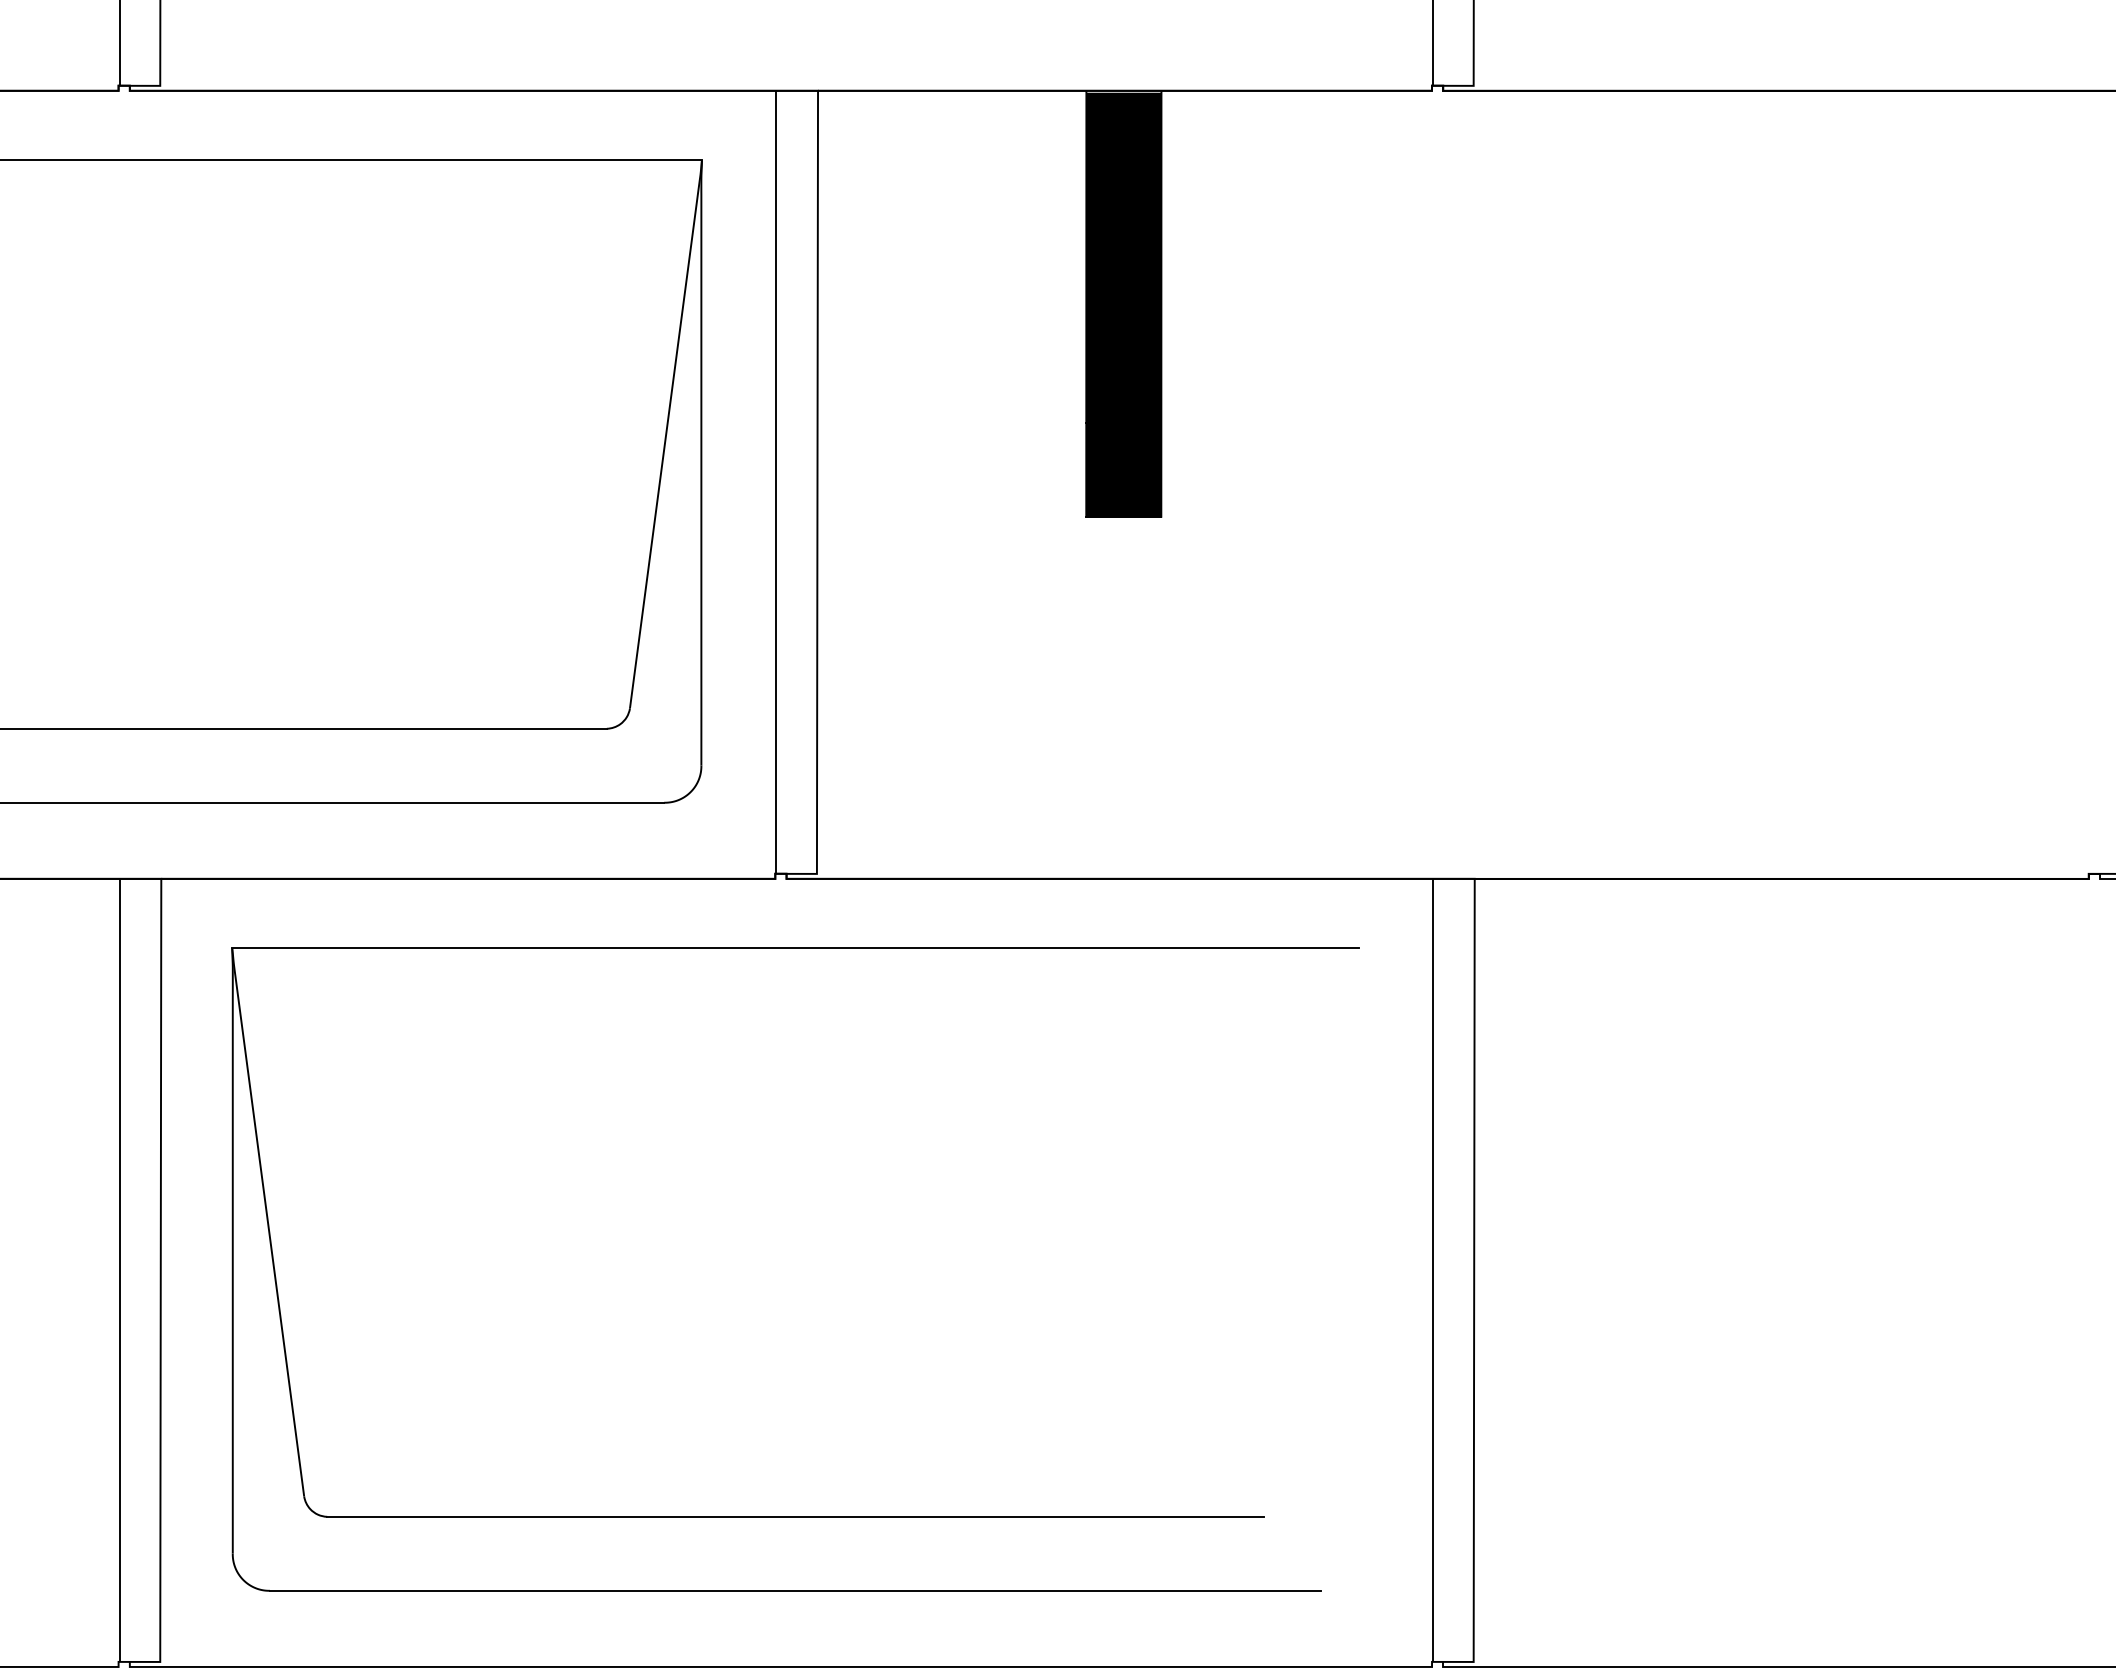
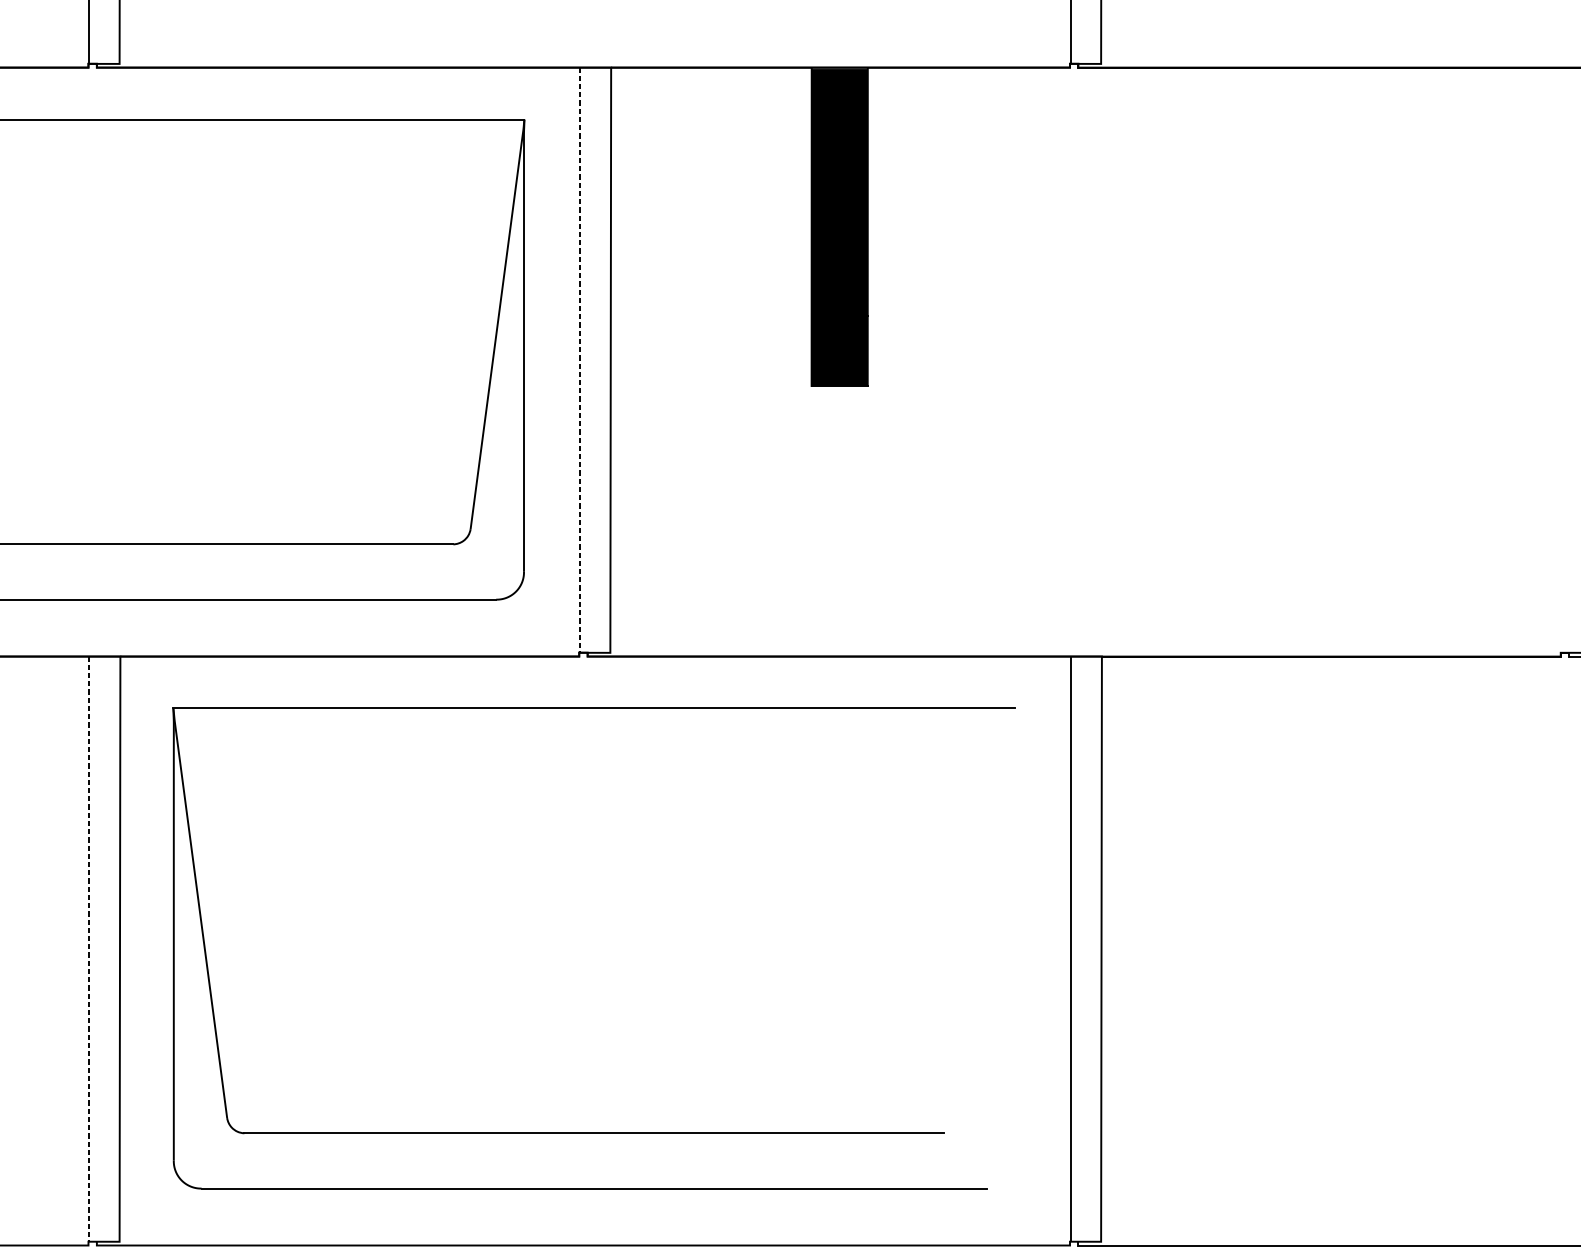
line: (776, 482) -> (580, 360), solid -> dashed
line: (119, 1270) -> (89, 949), solid -> dashed

